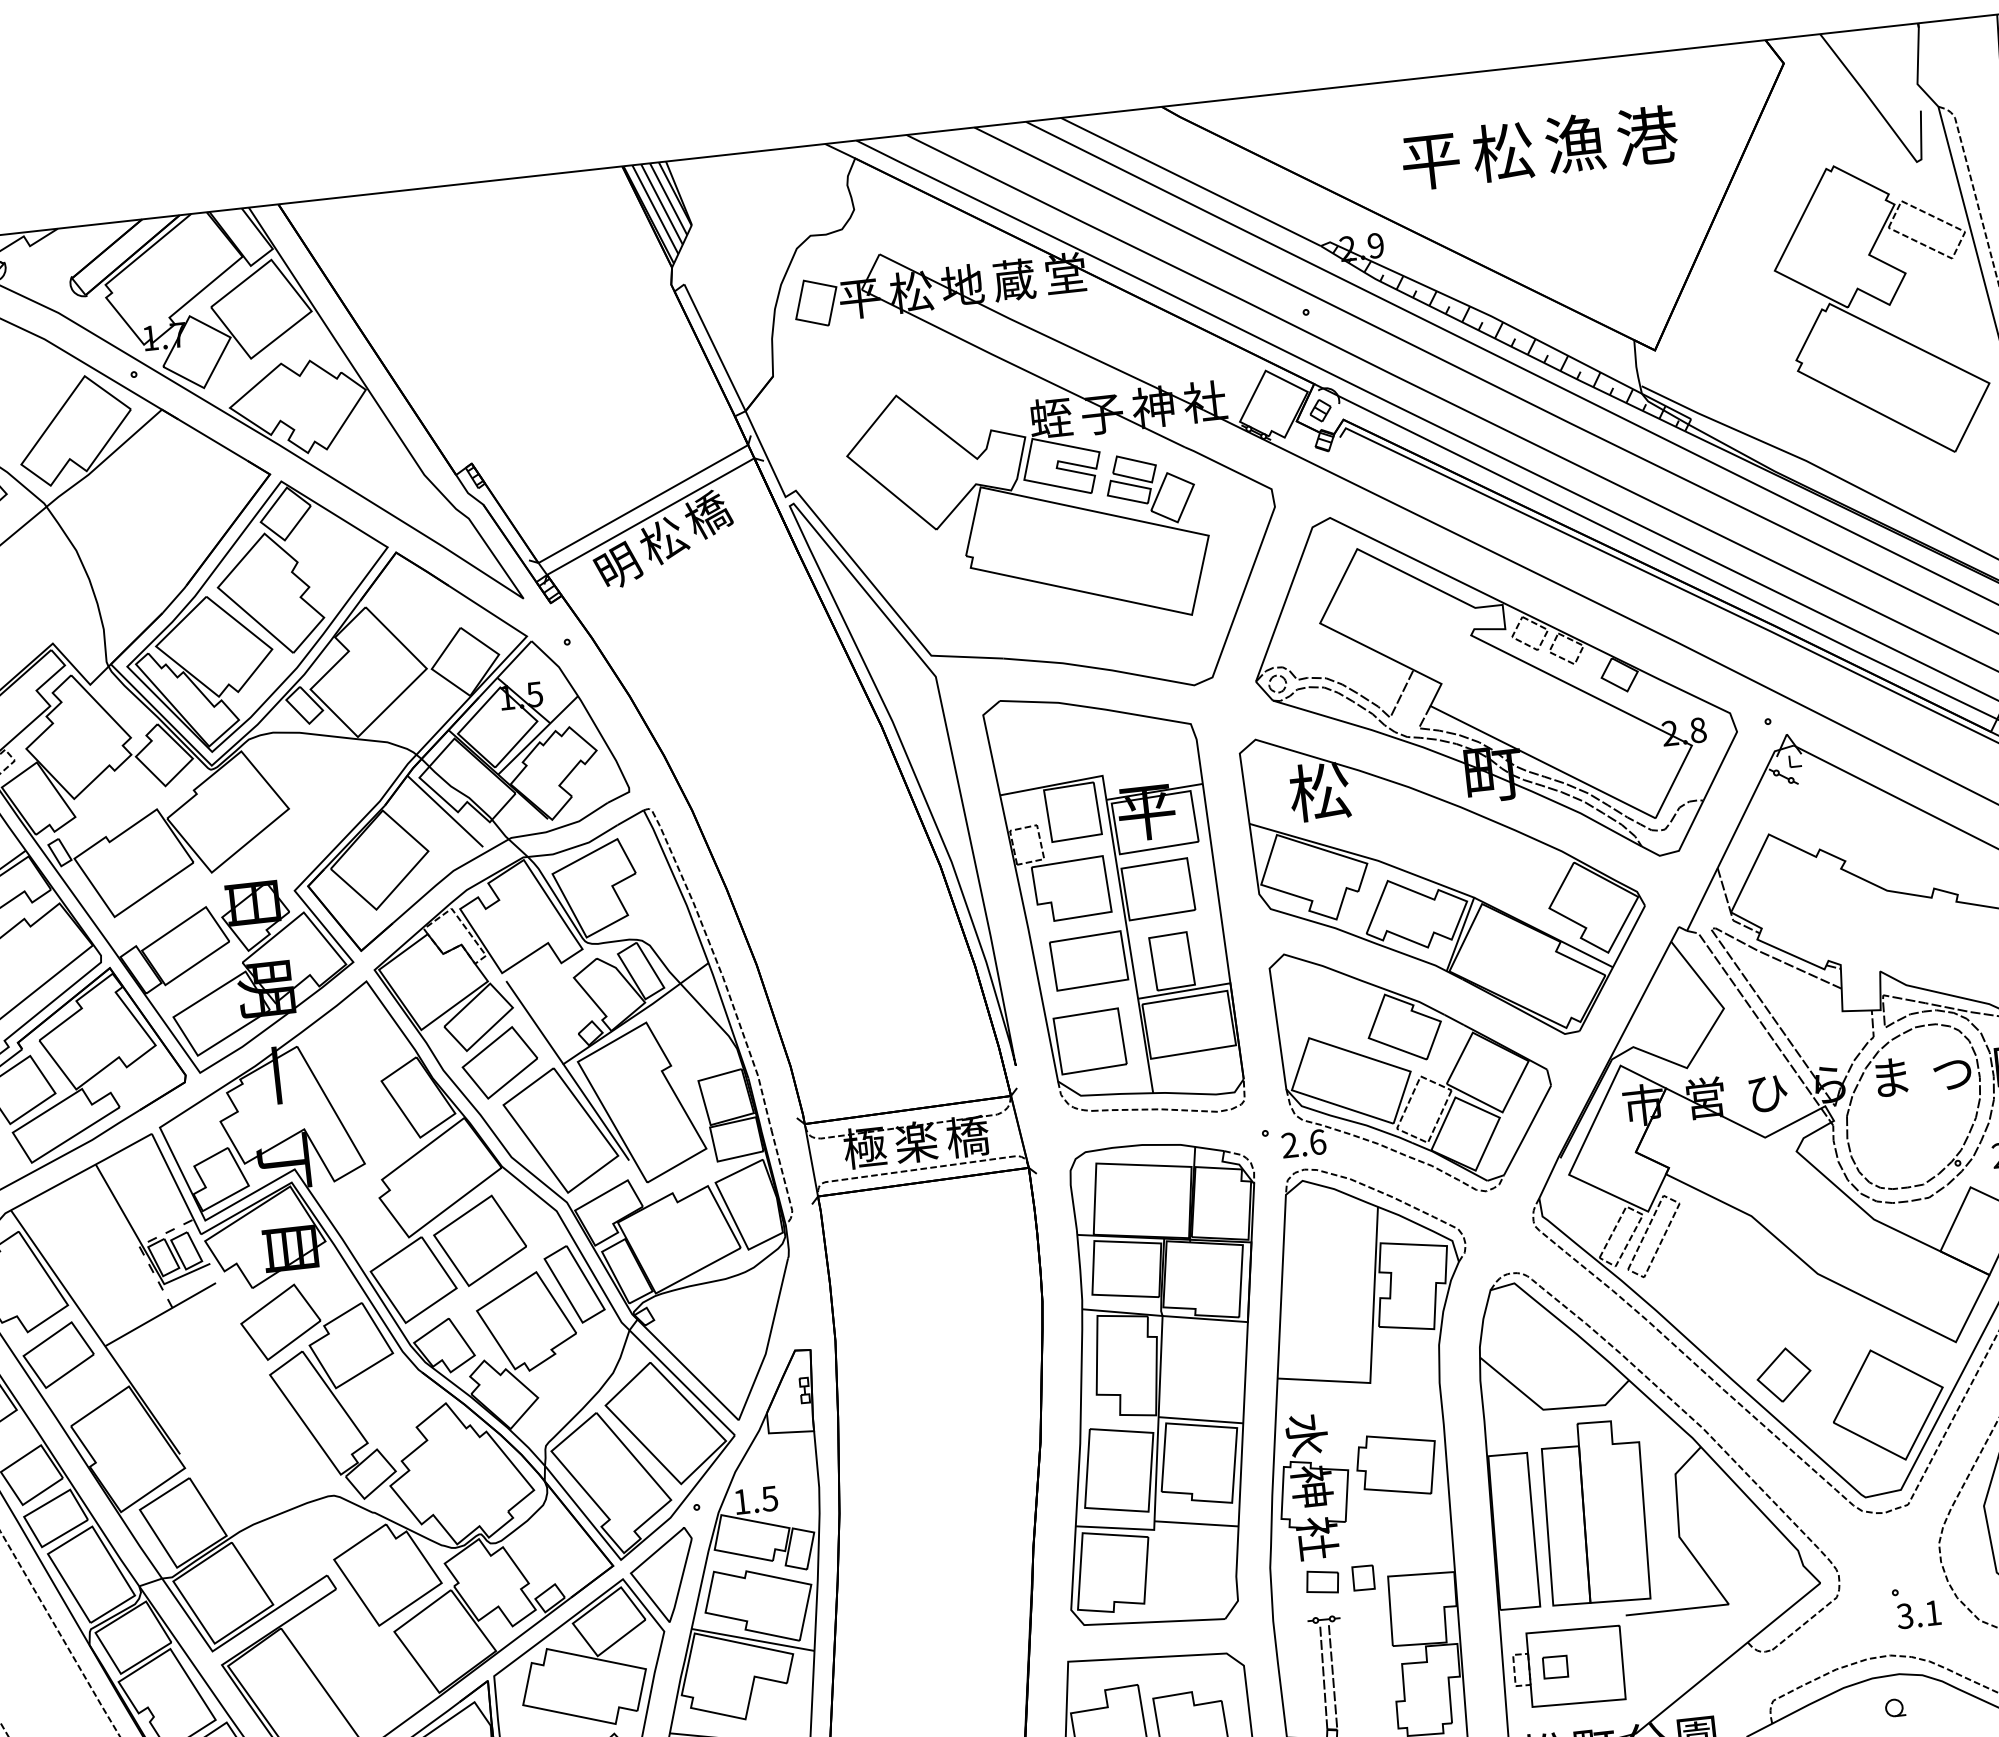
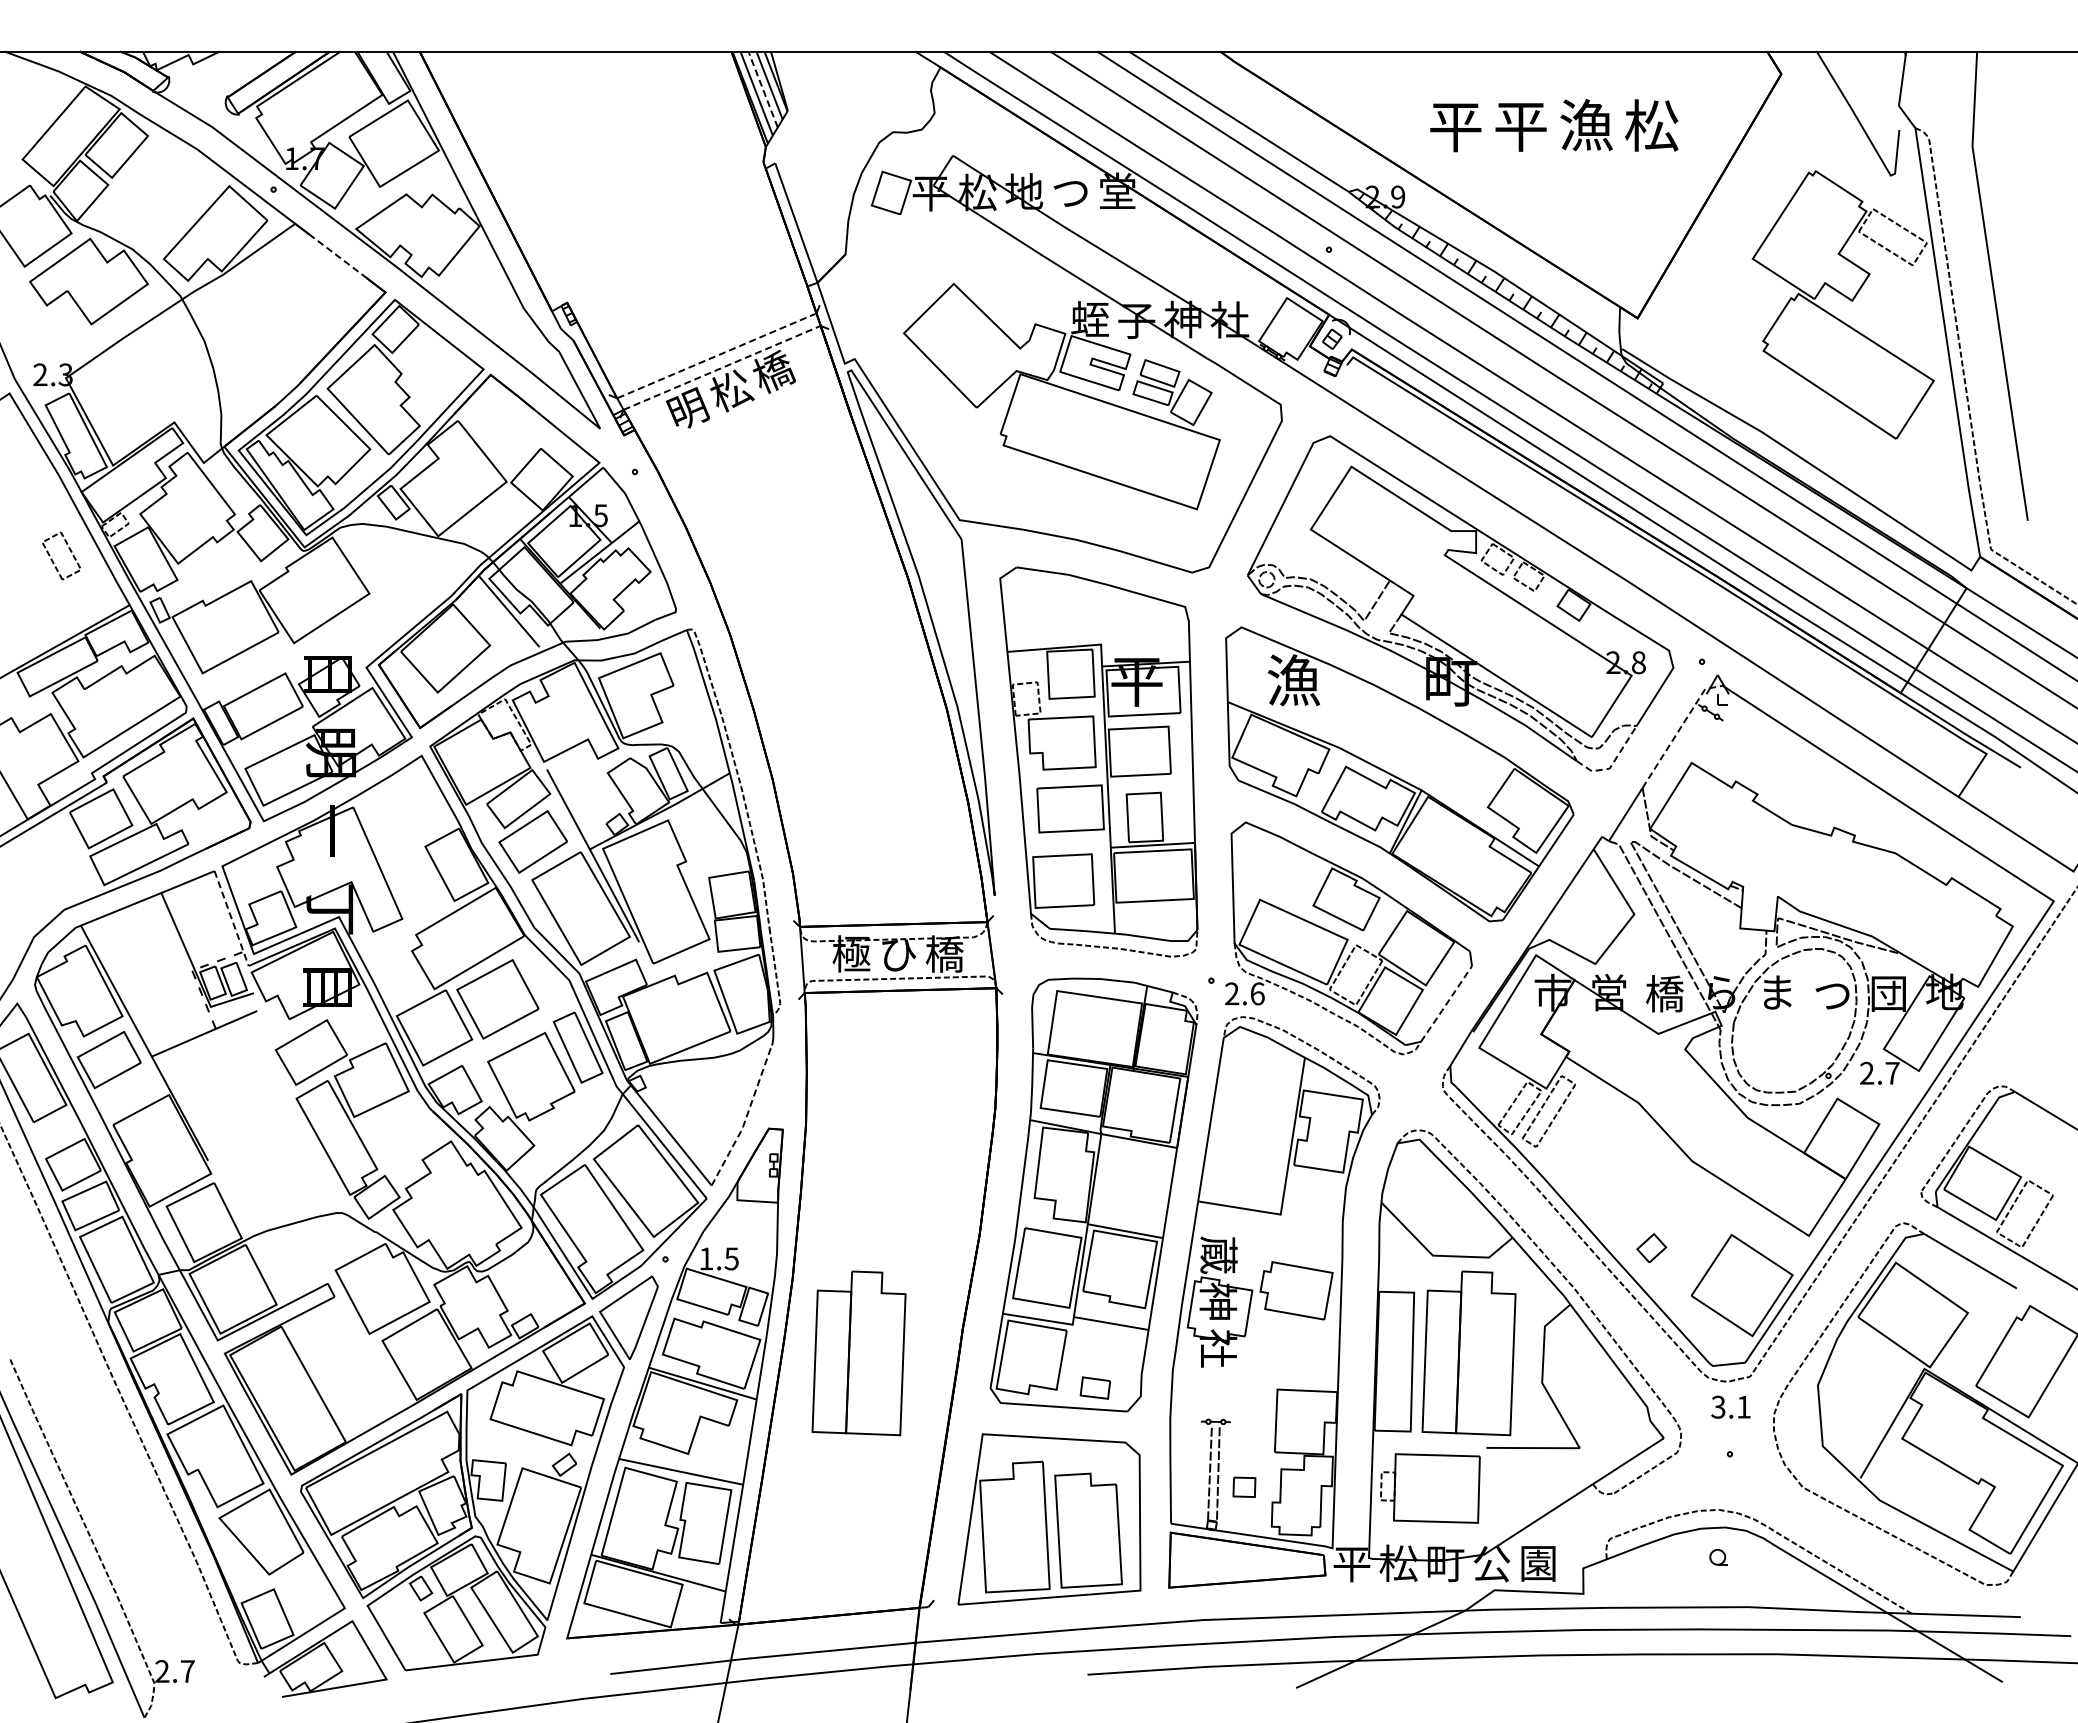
text: (1646, 135) -> (1651, 125), 港 -> 松
text: (1502, 151) -> (1520, 125), 松 -> 平
line: (662, 204) -> (763, 89), solid -> dashed
text: (1013, 279) -> (1070, 191), 蔵 -> つ
line: (213, 440) -> (338, 256), solid -> dashed
line: (643, 504) -> (716, 356), solid -> dashed
line: (651, 516) -> (722, 367), solid -> dashed
text: (1319, 792) -> (1293, 680), 松 -> 漁
line: (1751, 800) -> (1679, 730), solid -> dashed
line: (1681, 844) -> (1612, 763), solid -> dashed
text: (1766, 1092) -> (1664, 993), ひ -> 橋
line: (1527, 1130) -> (1446, 1004), solid -> dashed
text: (915, 1141) -> (897, 953), 楽 -> ひ
line: (177, 1185) -> (232, 919), solid -> dashed
line: (768, 1340) -> (746, 1117), solid -> dashed
part: (1783, 1374) -> (1651, 1247), size x0.6
text: (1306, 1434) -> (1218, 1254), 水 -> 蔵
part: (1363, 1578) -> (1255, 1388), removed
part: (1321, 1581) -> (1094, 1387), moved
part: (921, 1587) -> (858, 1353), added
text: (1918, 1613) -> (1730, 1406), moved
part: (1555, 1666) -> (1244, 1486), moved

